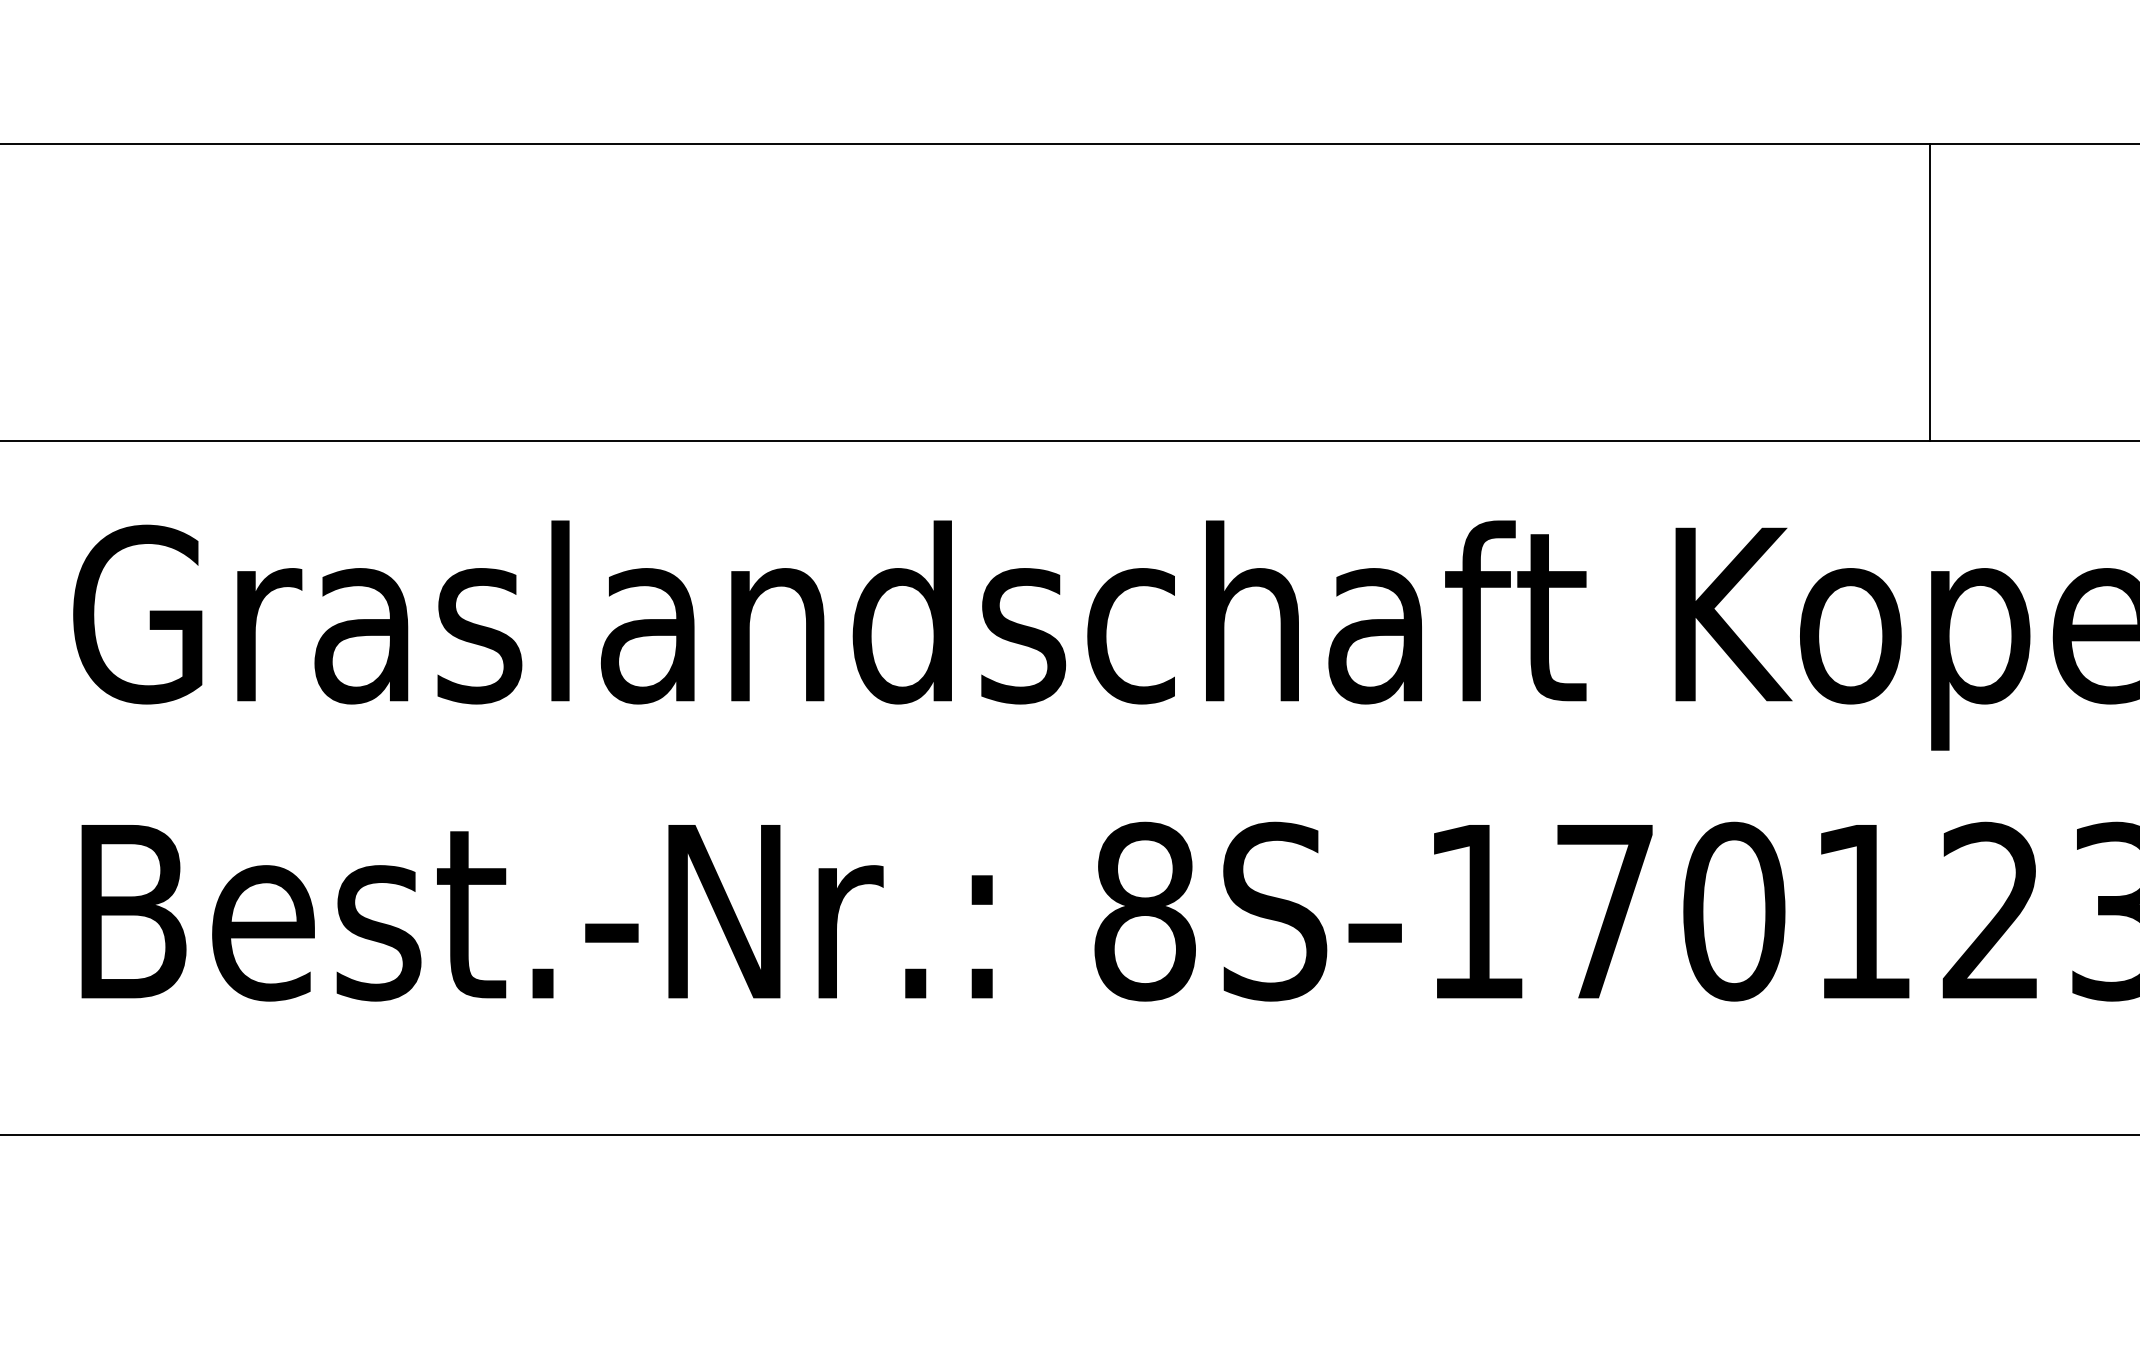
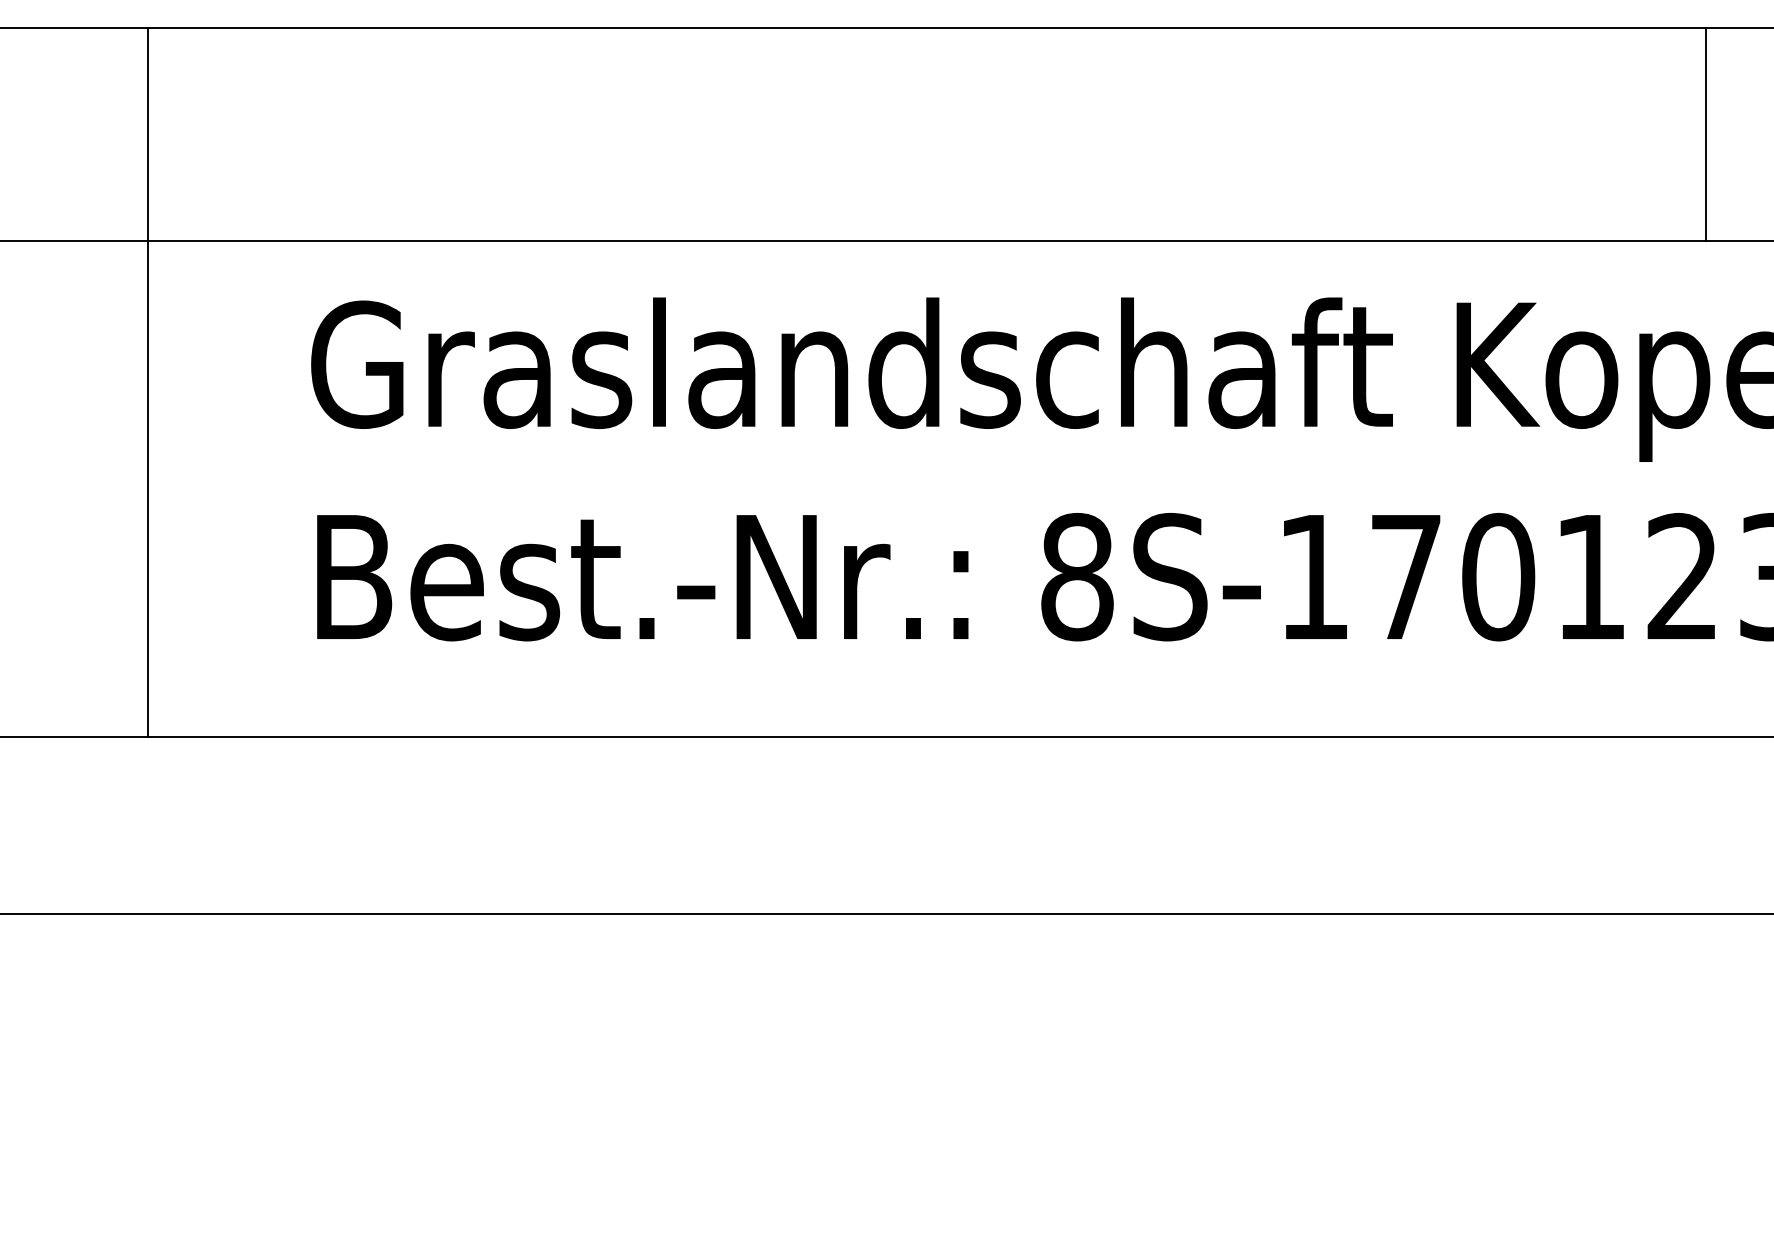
line: (1929, 292) -> (1706, 134), moved

